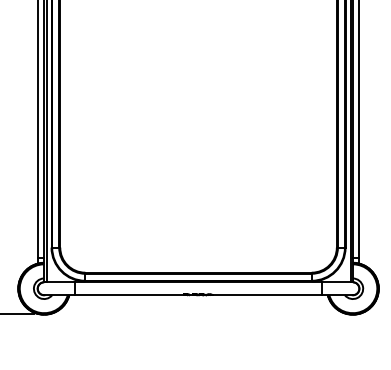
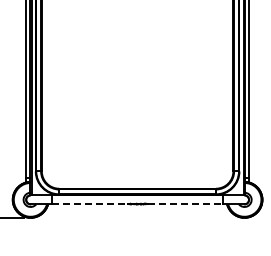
line: (129, 295) -> (89, 204), solid -> dashed
line: (267, 295) -> (185, 204), solid -> dashed

